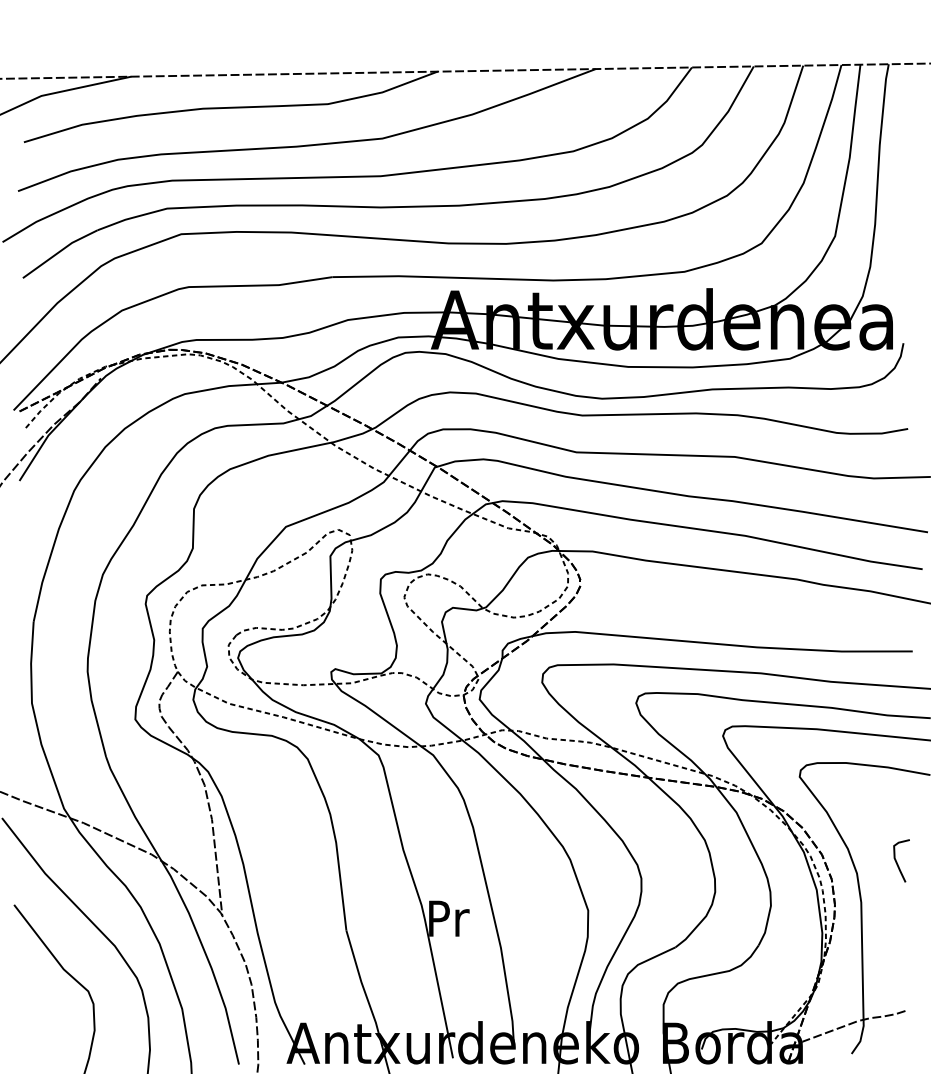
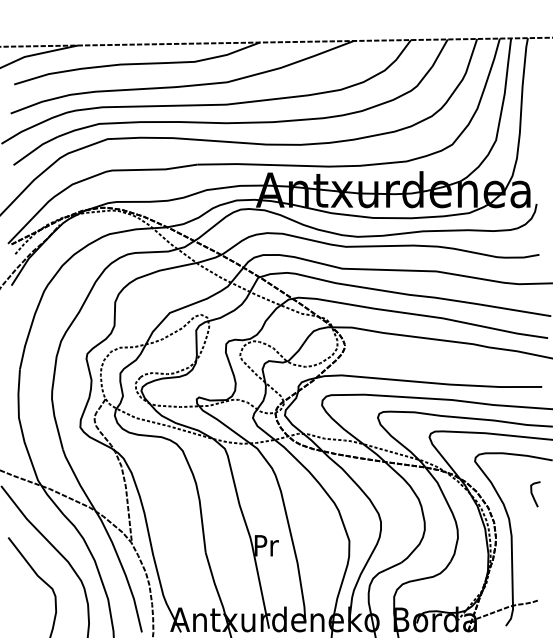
curve: (898, 861) -> (533, 494), moved

